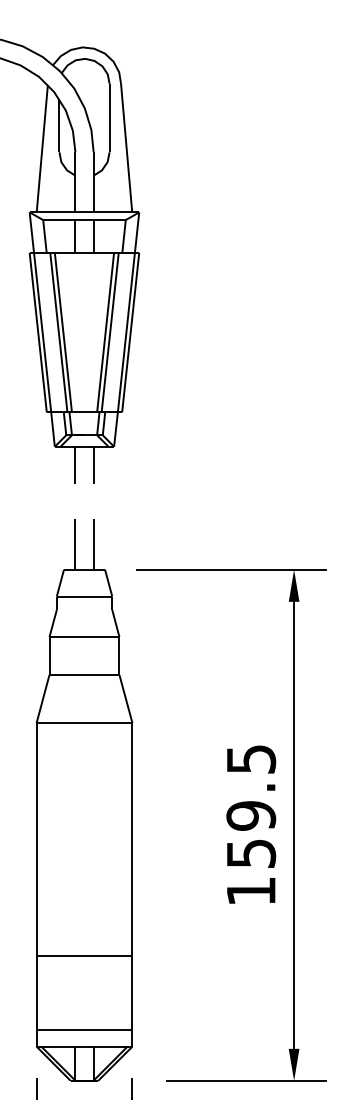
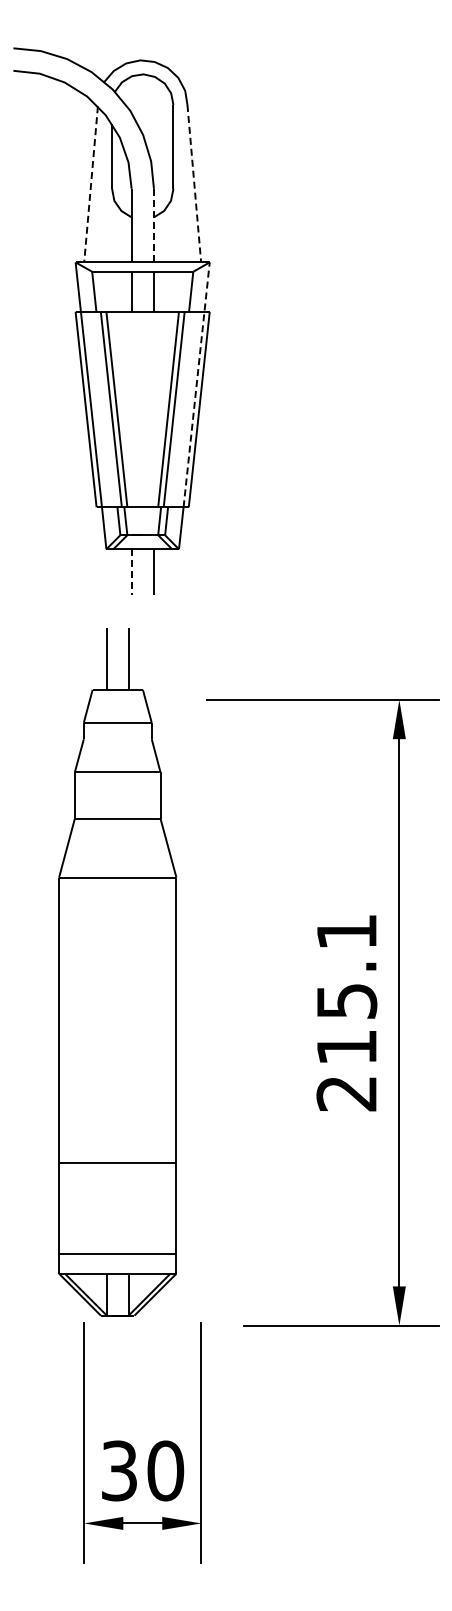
line: (126, 147) -> (194, 183), solid -> dashed
line: (42, 148) -> (91, 184), solid -> dashed
line: (93, 182) -> (153, 225), solid -> dashed
line: (128, 312) -> (196, 384), solid -> dashed
line: (75, 465) -> (131, 572), solid -> dashed
part: (84, 800) -> (117, 972), moved
text: (250, 825) -> (346, 1013), 159.5 -> 215.1

